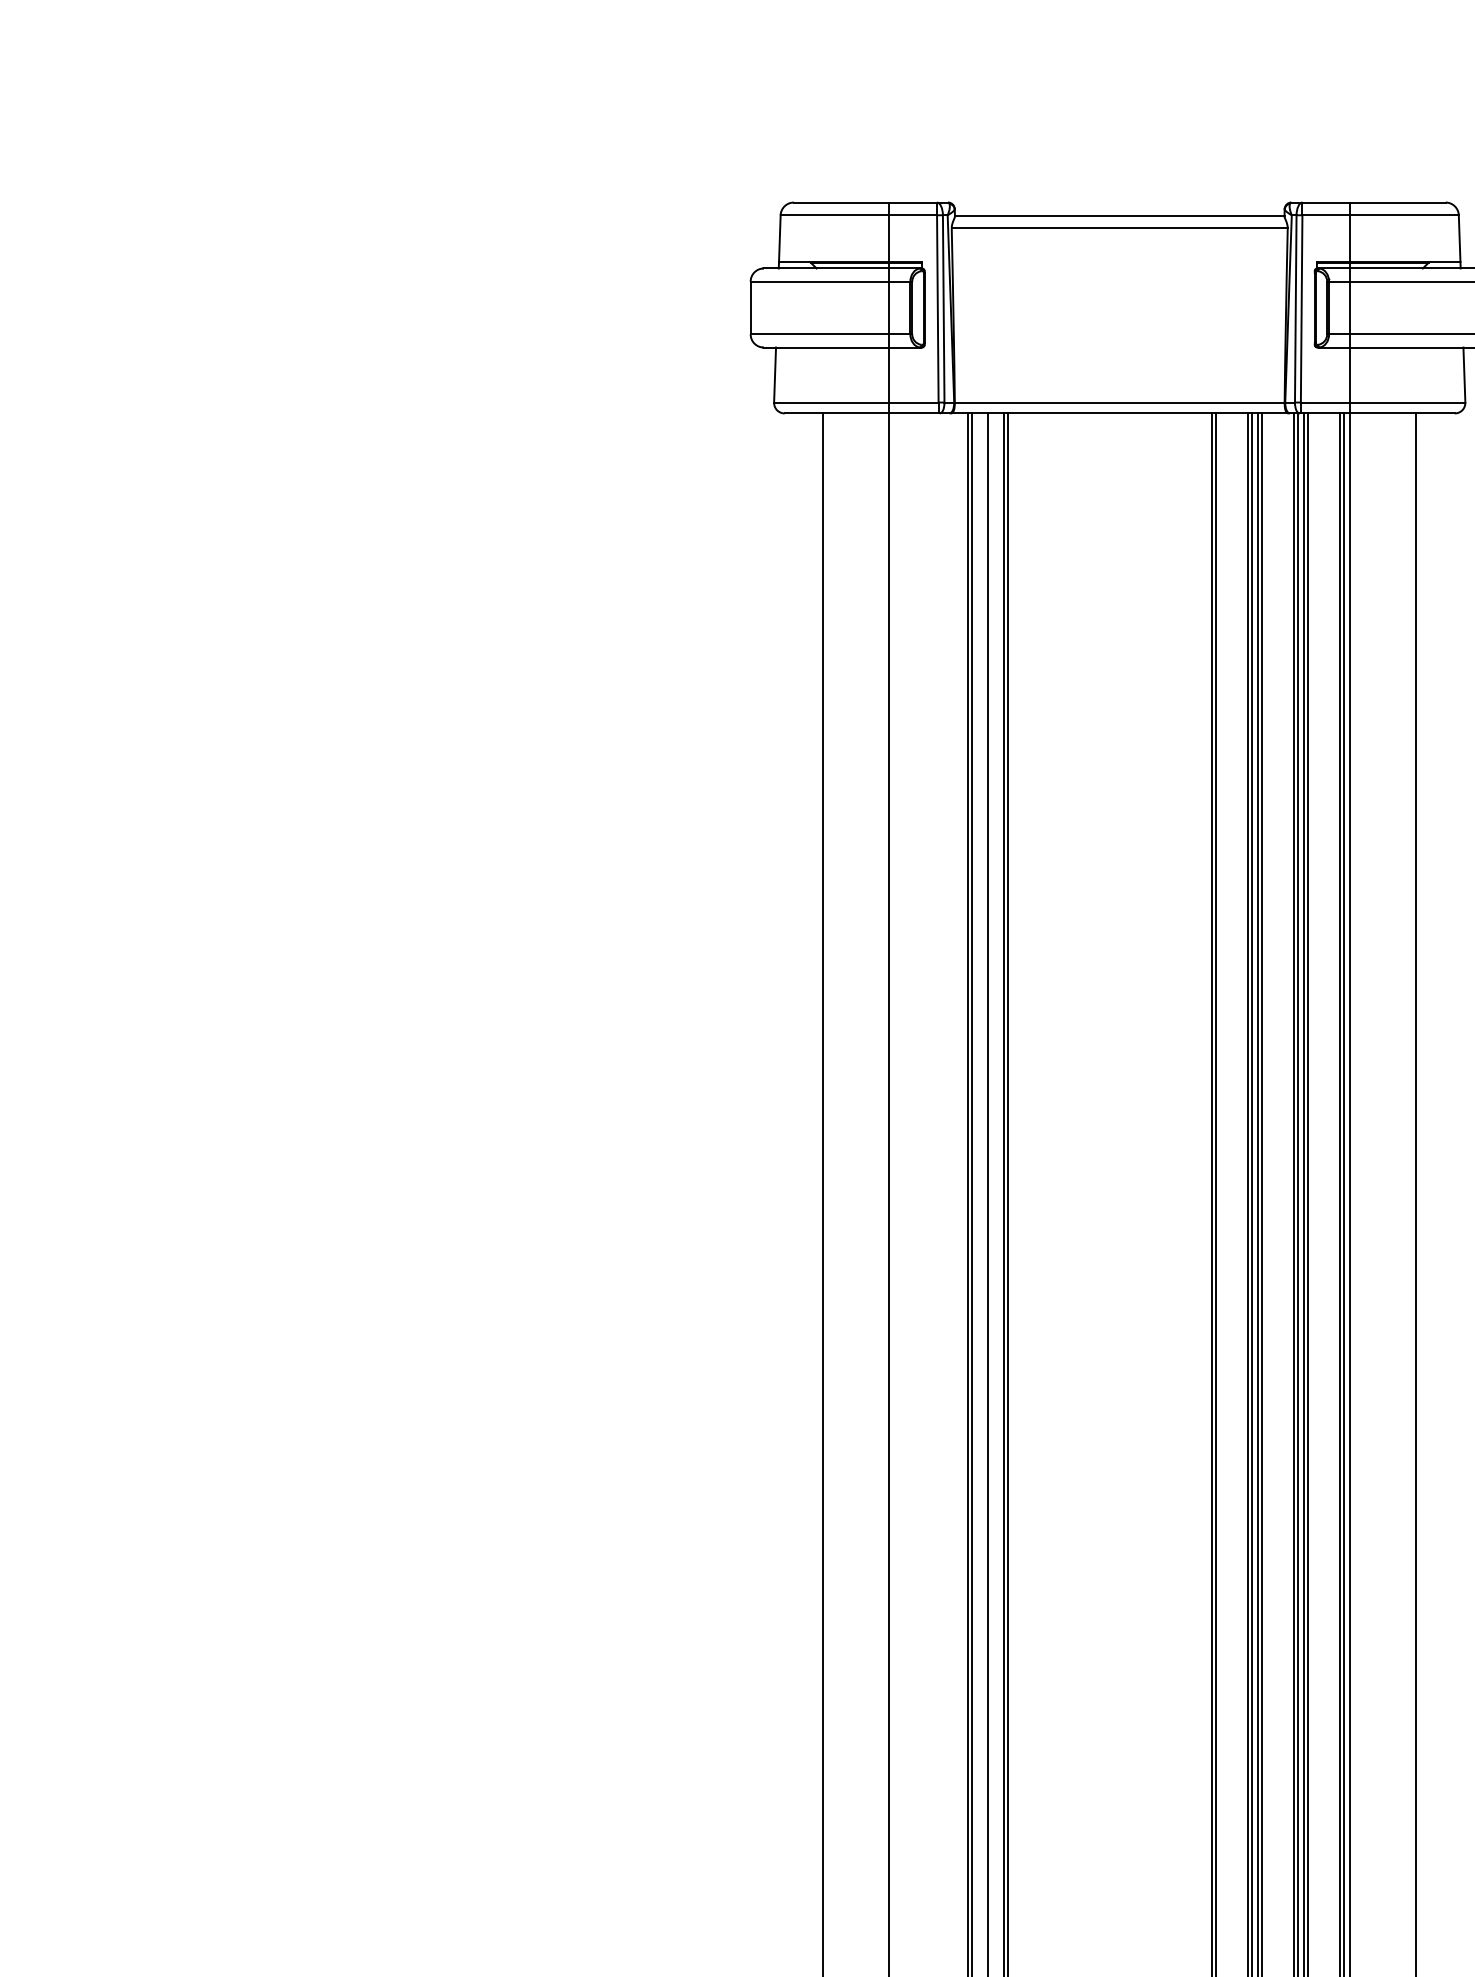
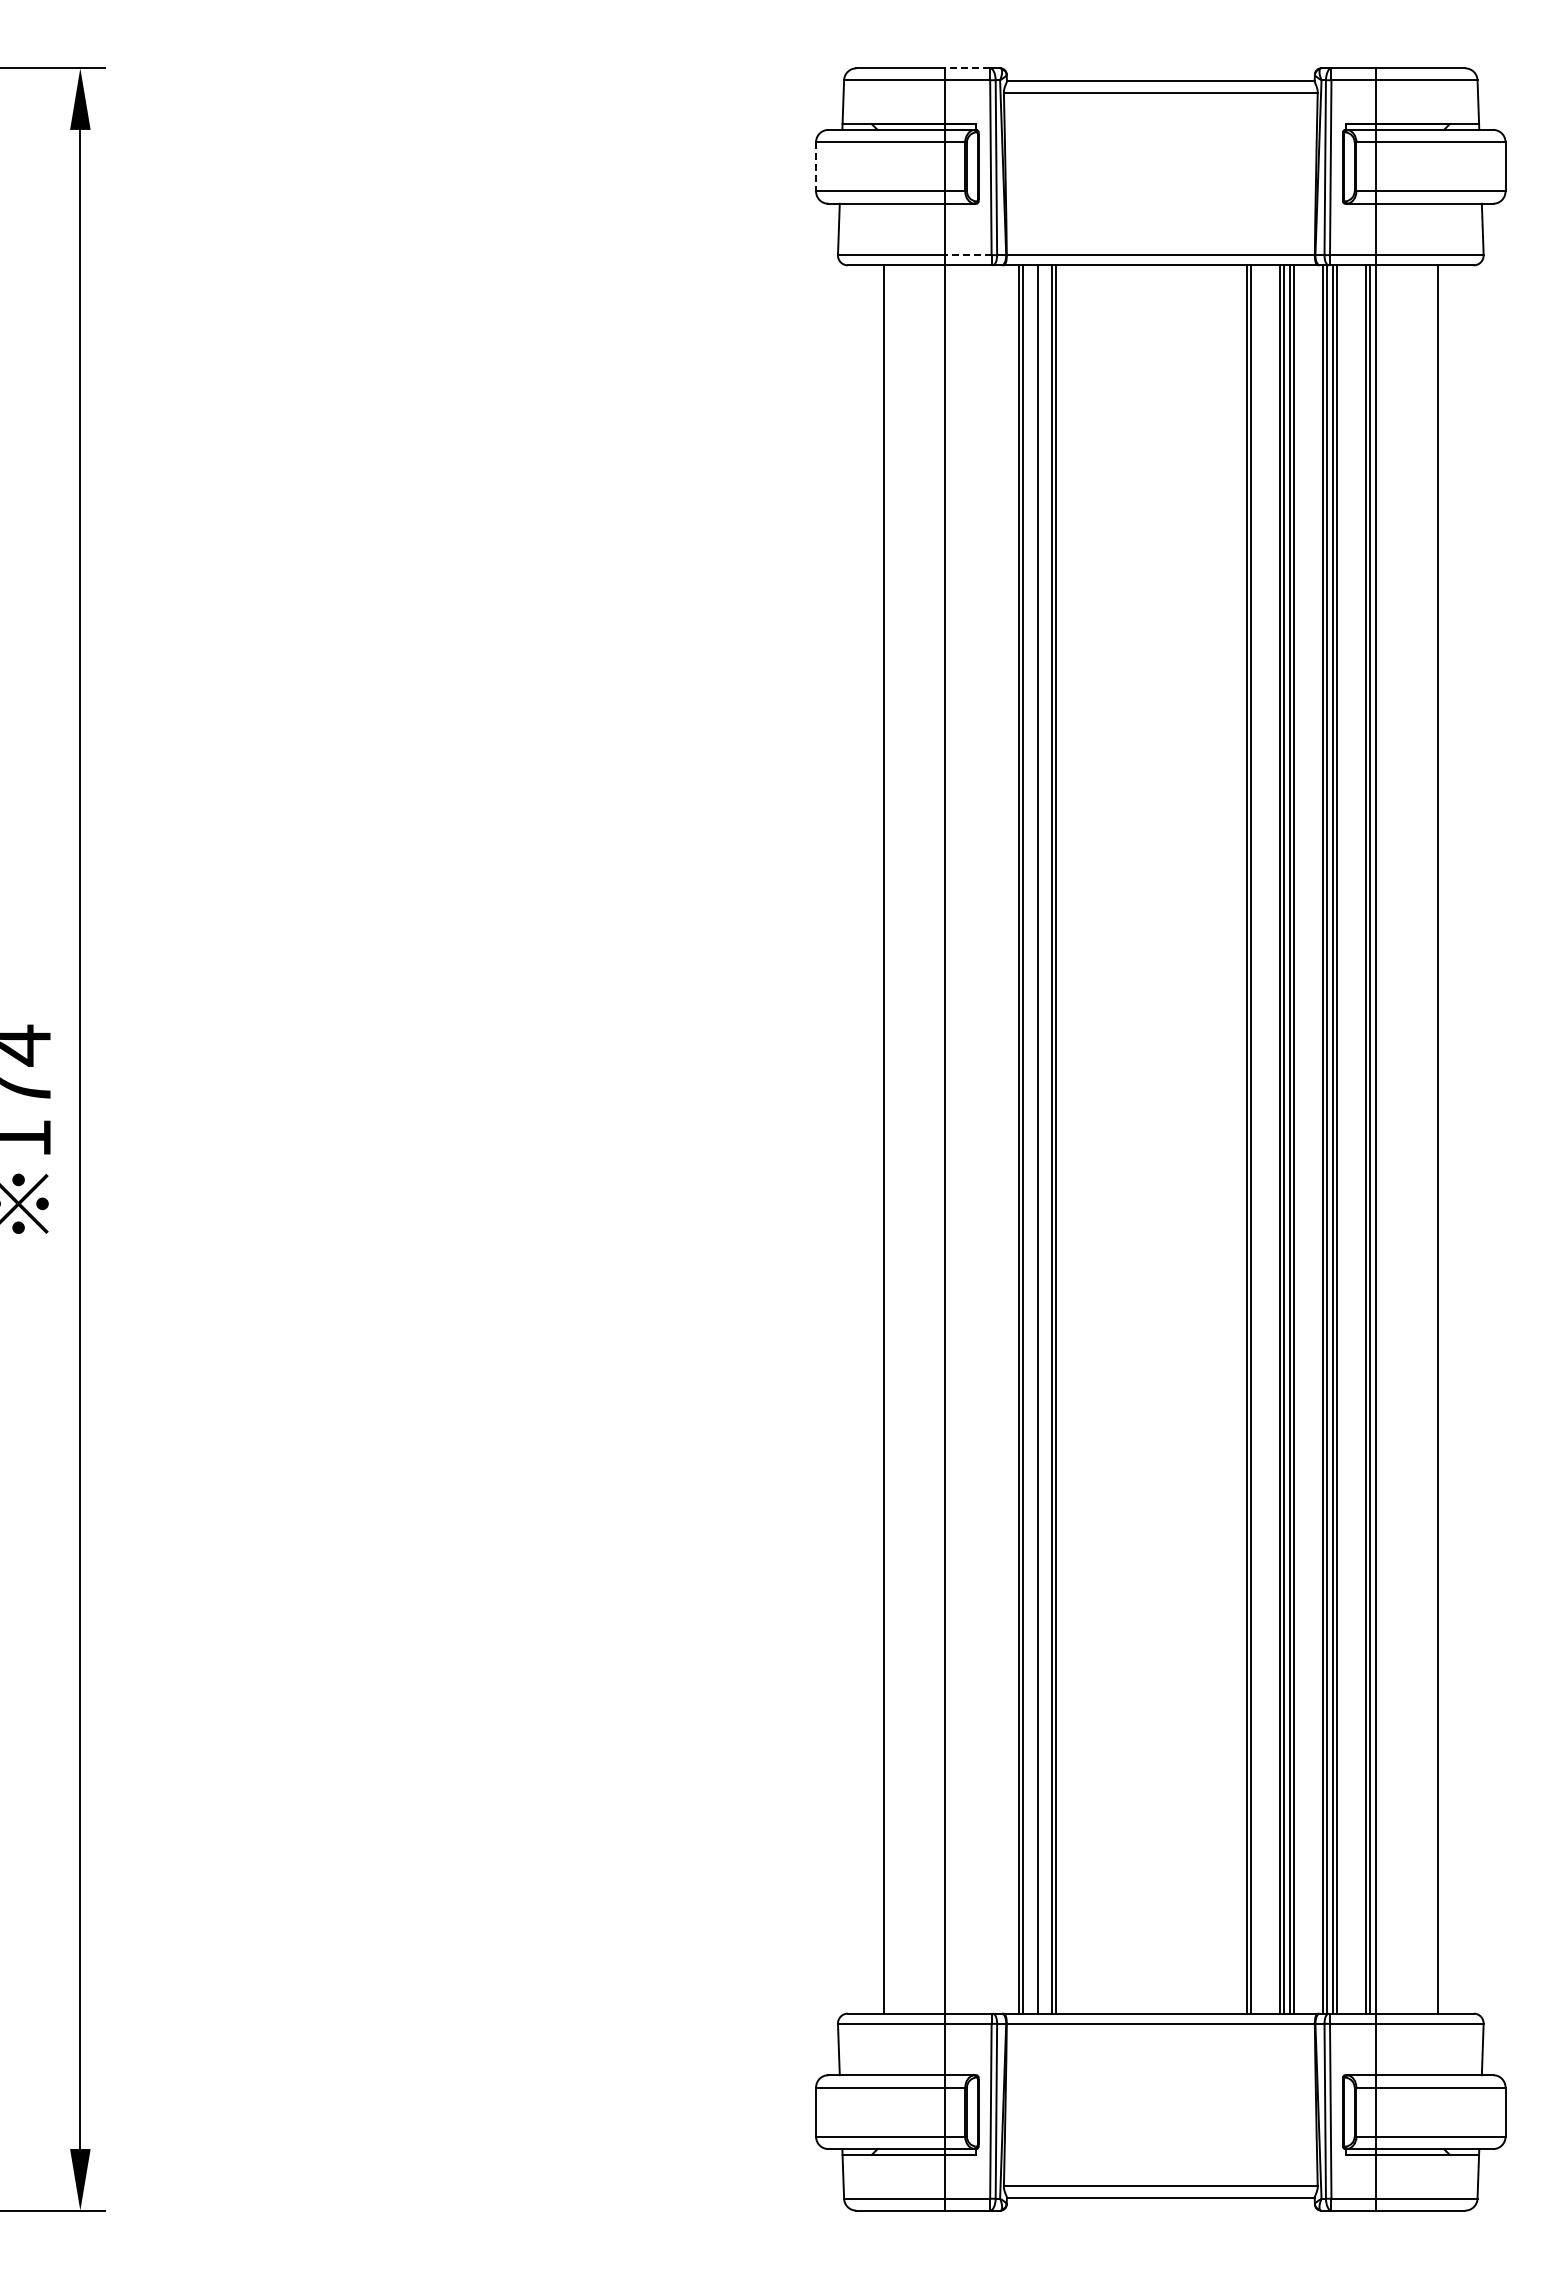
line: (912, 202) -> (967, 68), solid -> dashed
line: (751, 307) -> (816, 166), solid -> dashed
line: (913, 402) -> (968, 255), solid -> dashed

